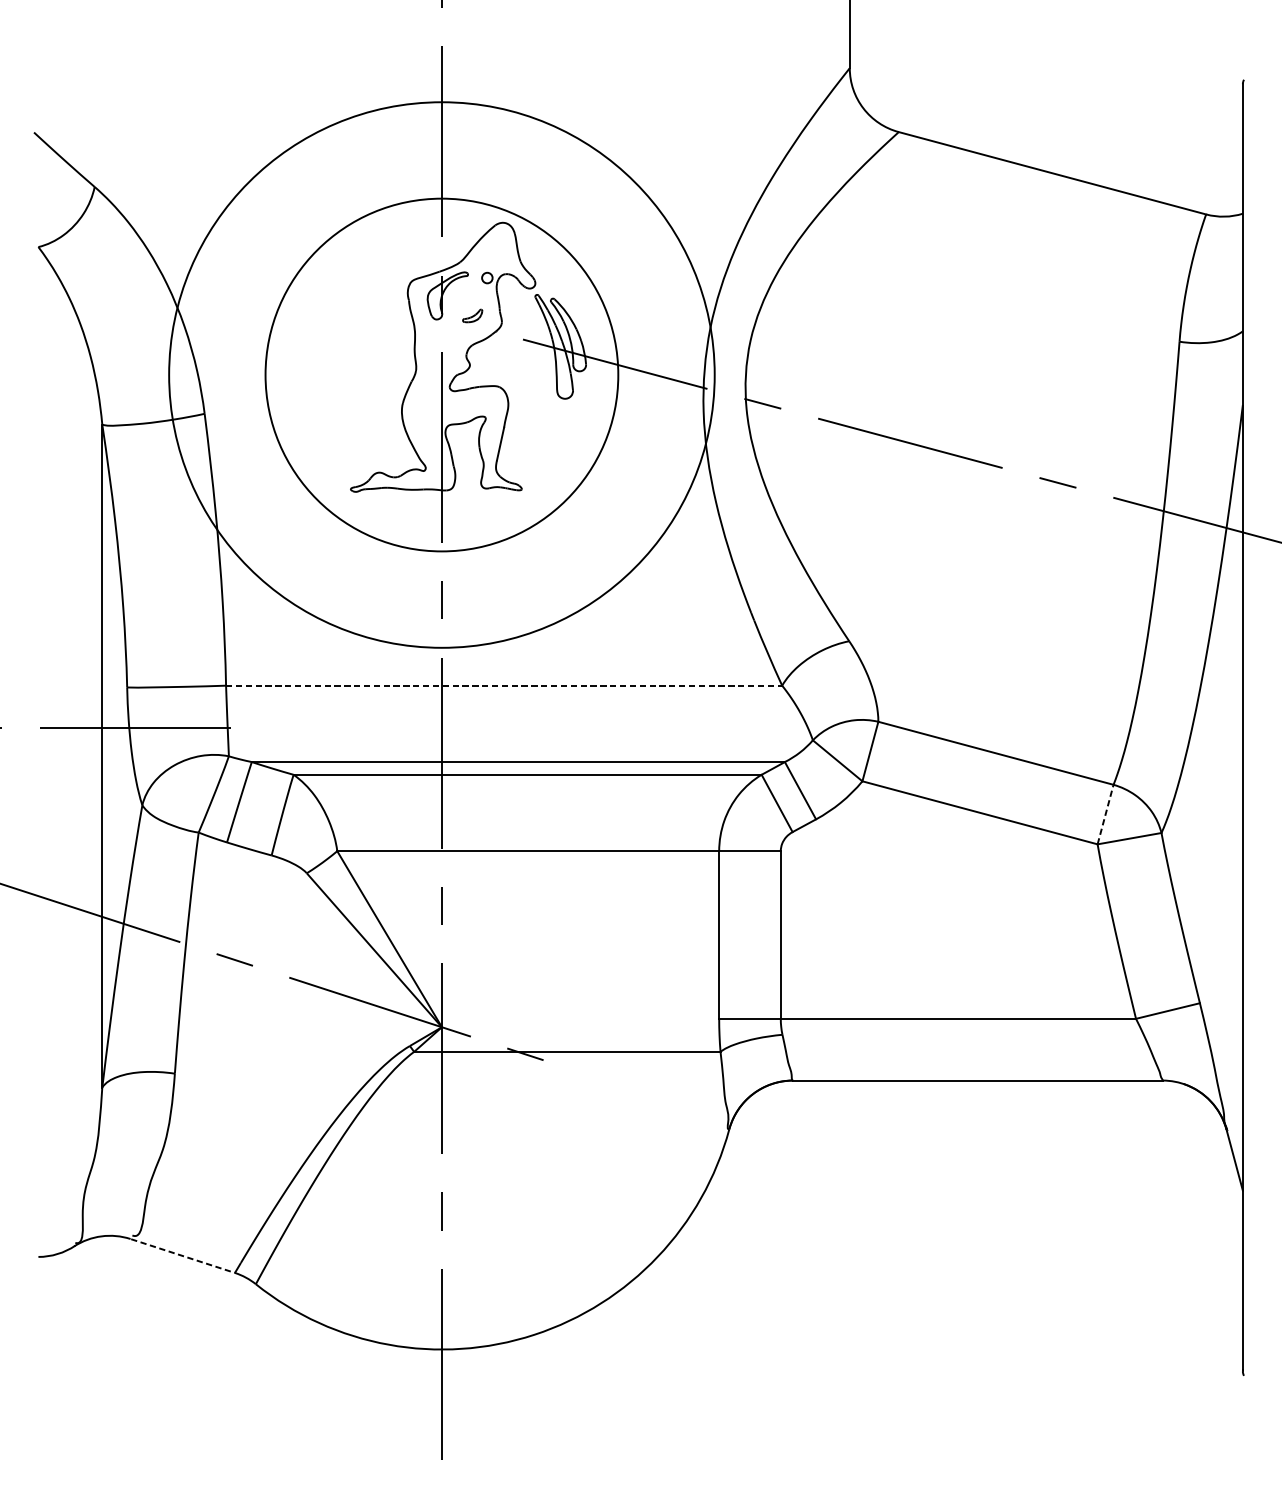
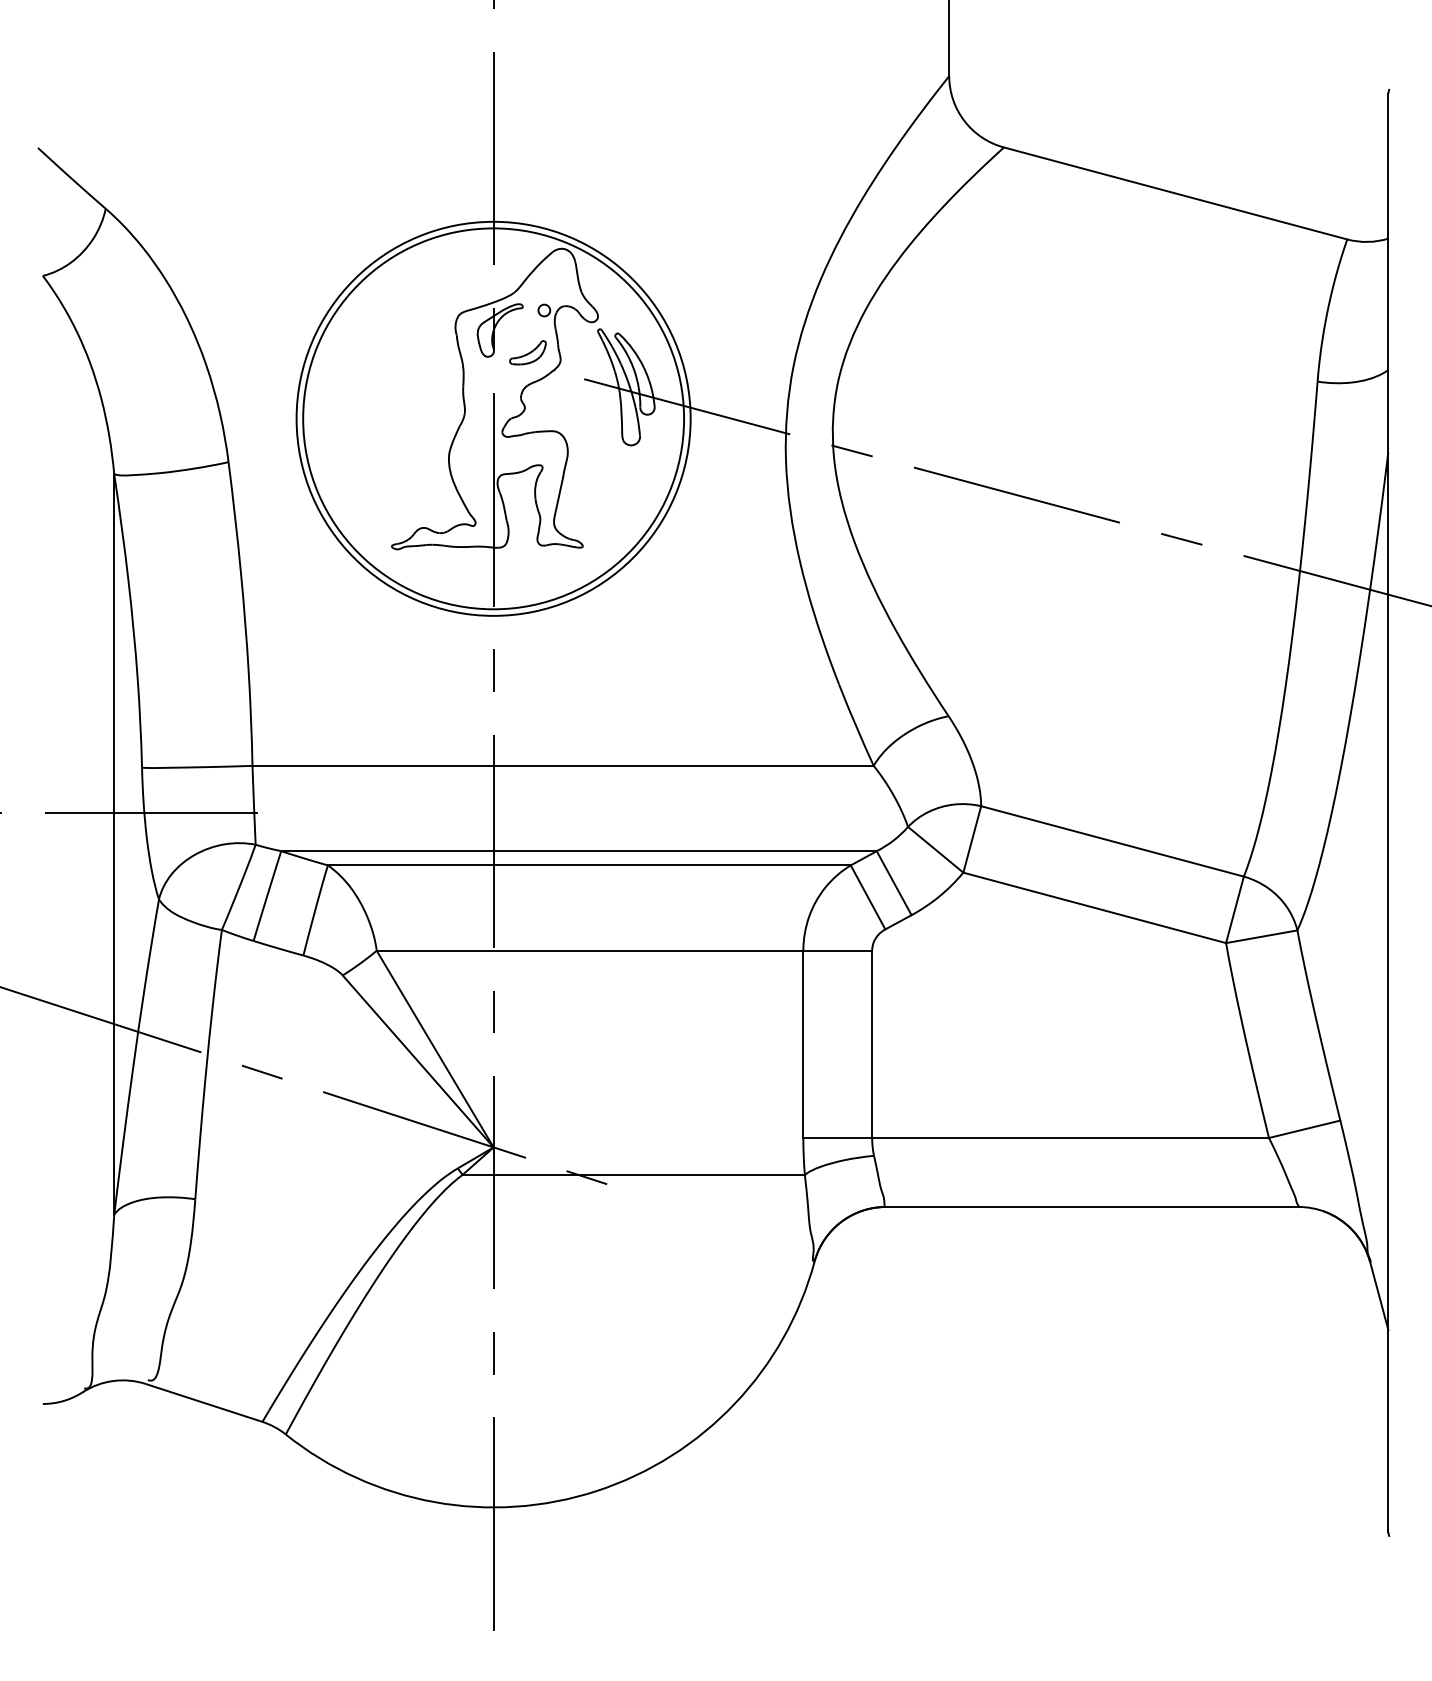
part: (472, 315) -> (527, 352), size x1.67
circle: (441, 374) -> (493, 418), size x0.62
line: (504, 685) -> (563, 765), dashed -> solid
line: (1106, 814) -> (1235, 909), dashed -> solid
line: (183, 1256) -> (204, 1403), dashed -> solid

